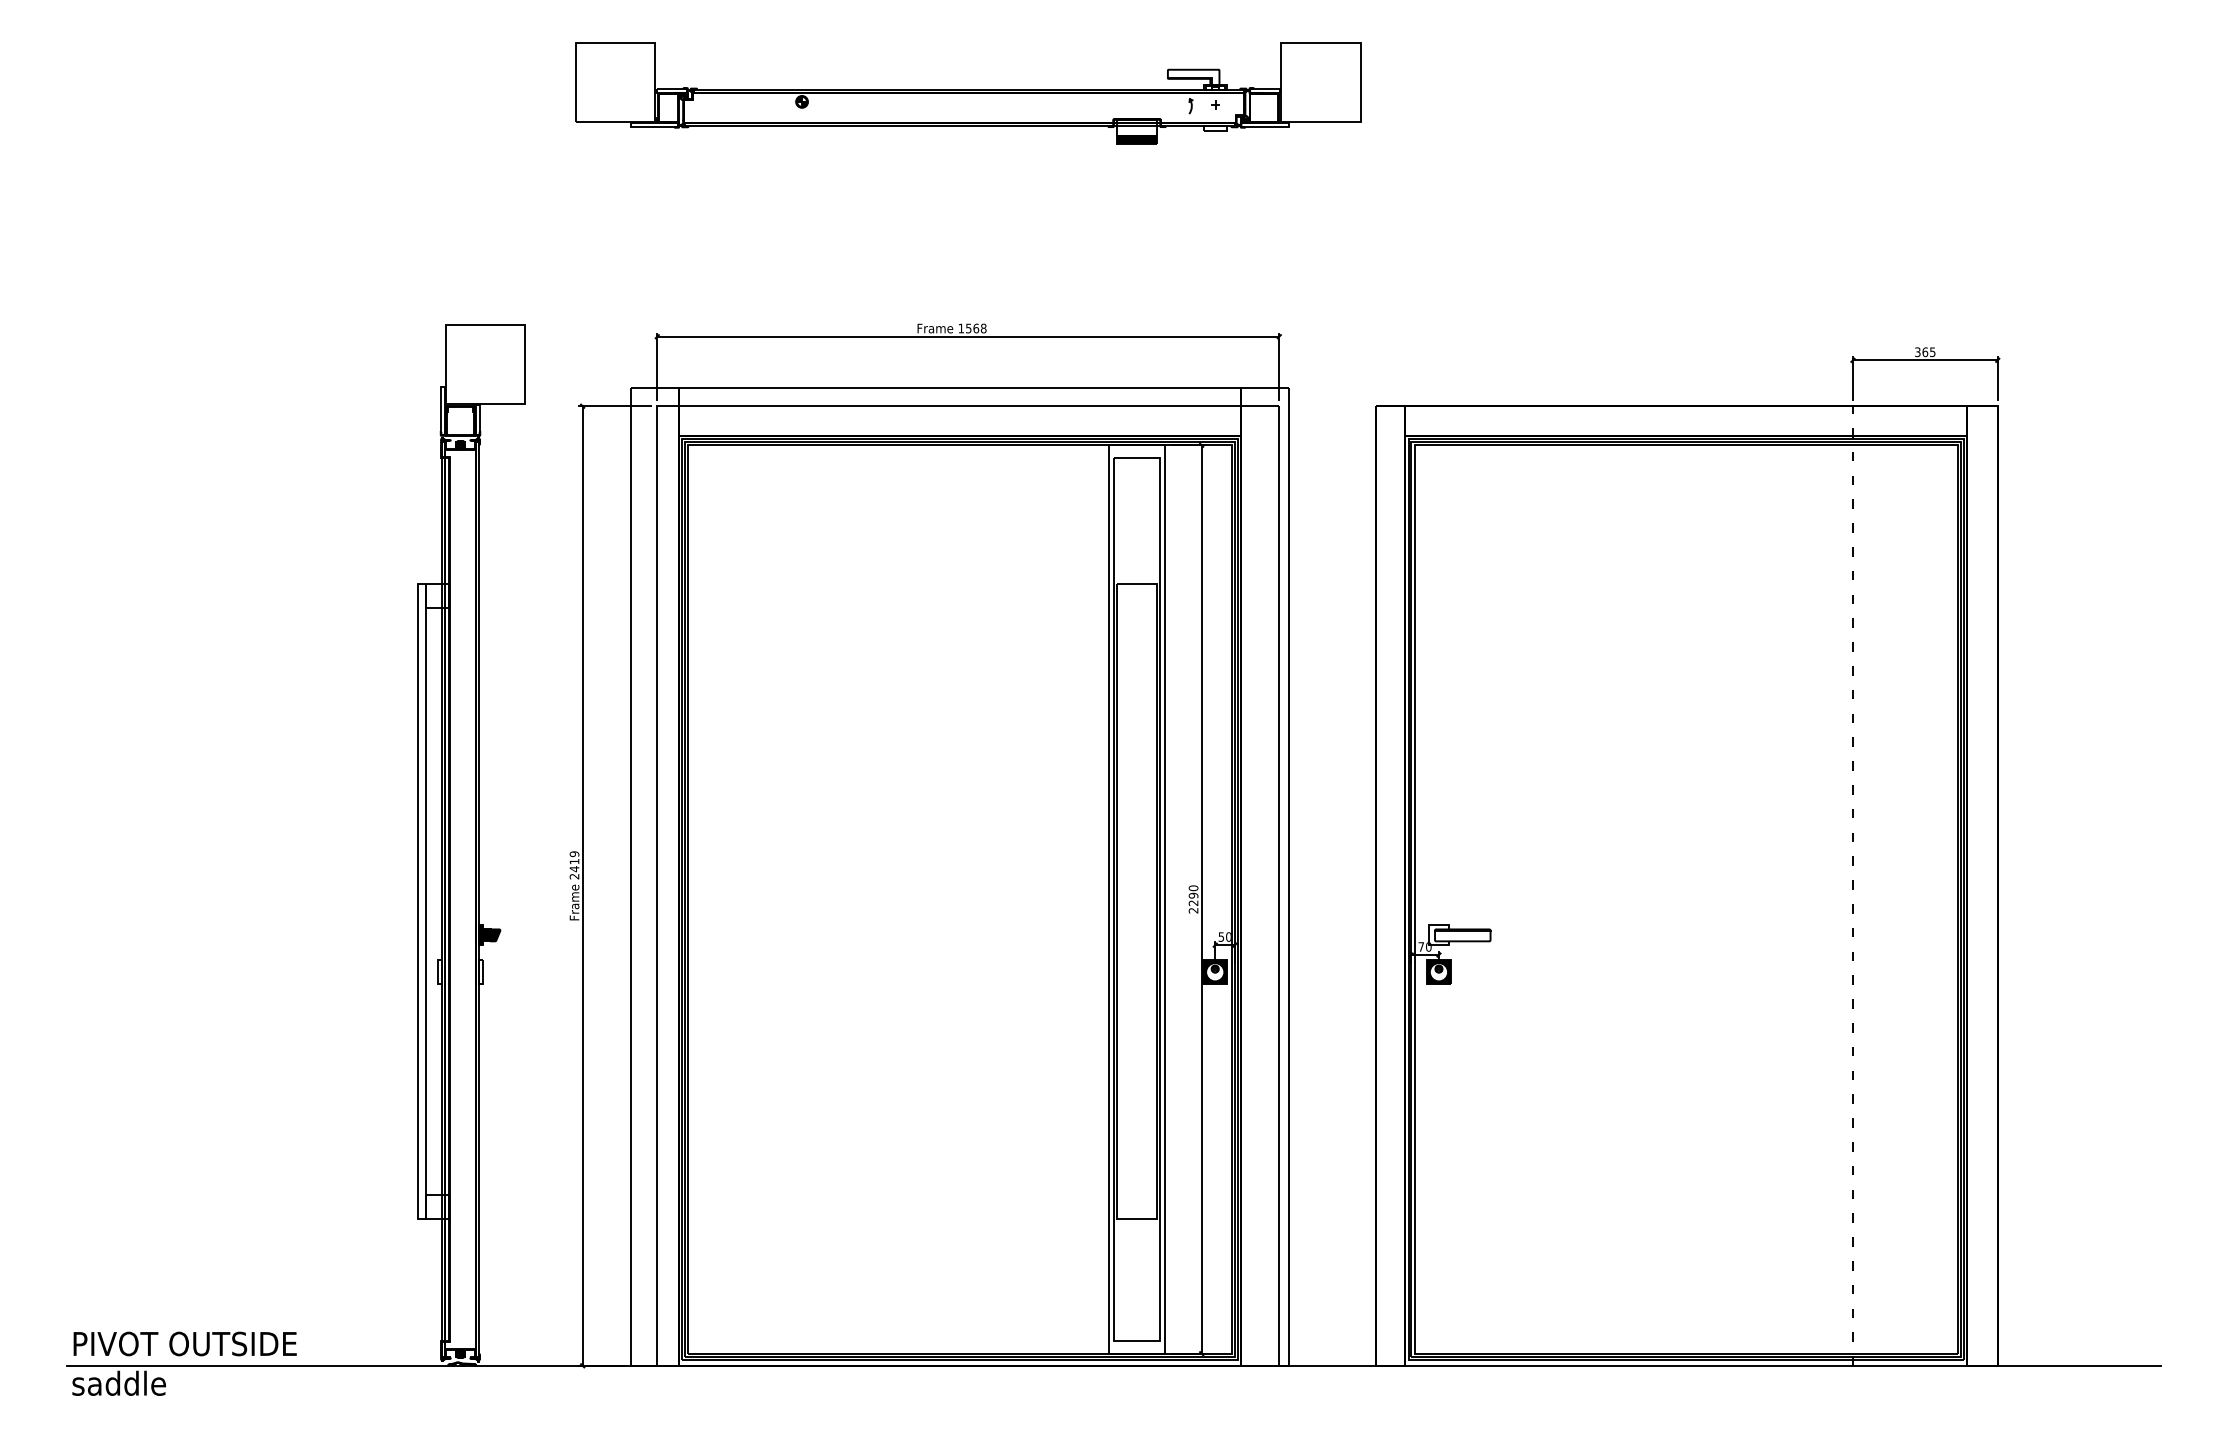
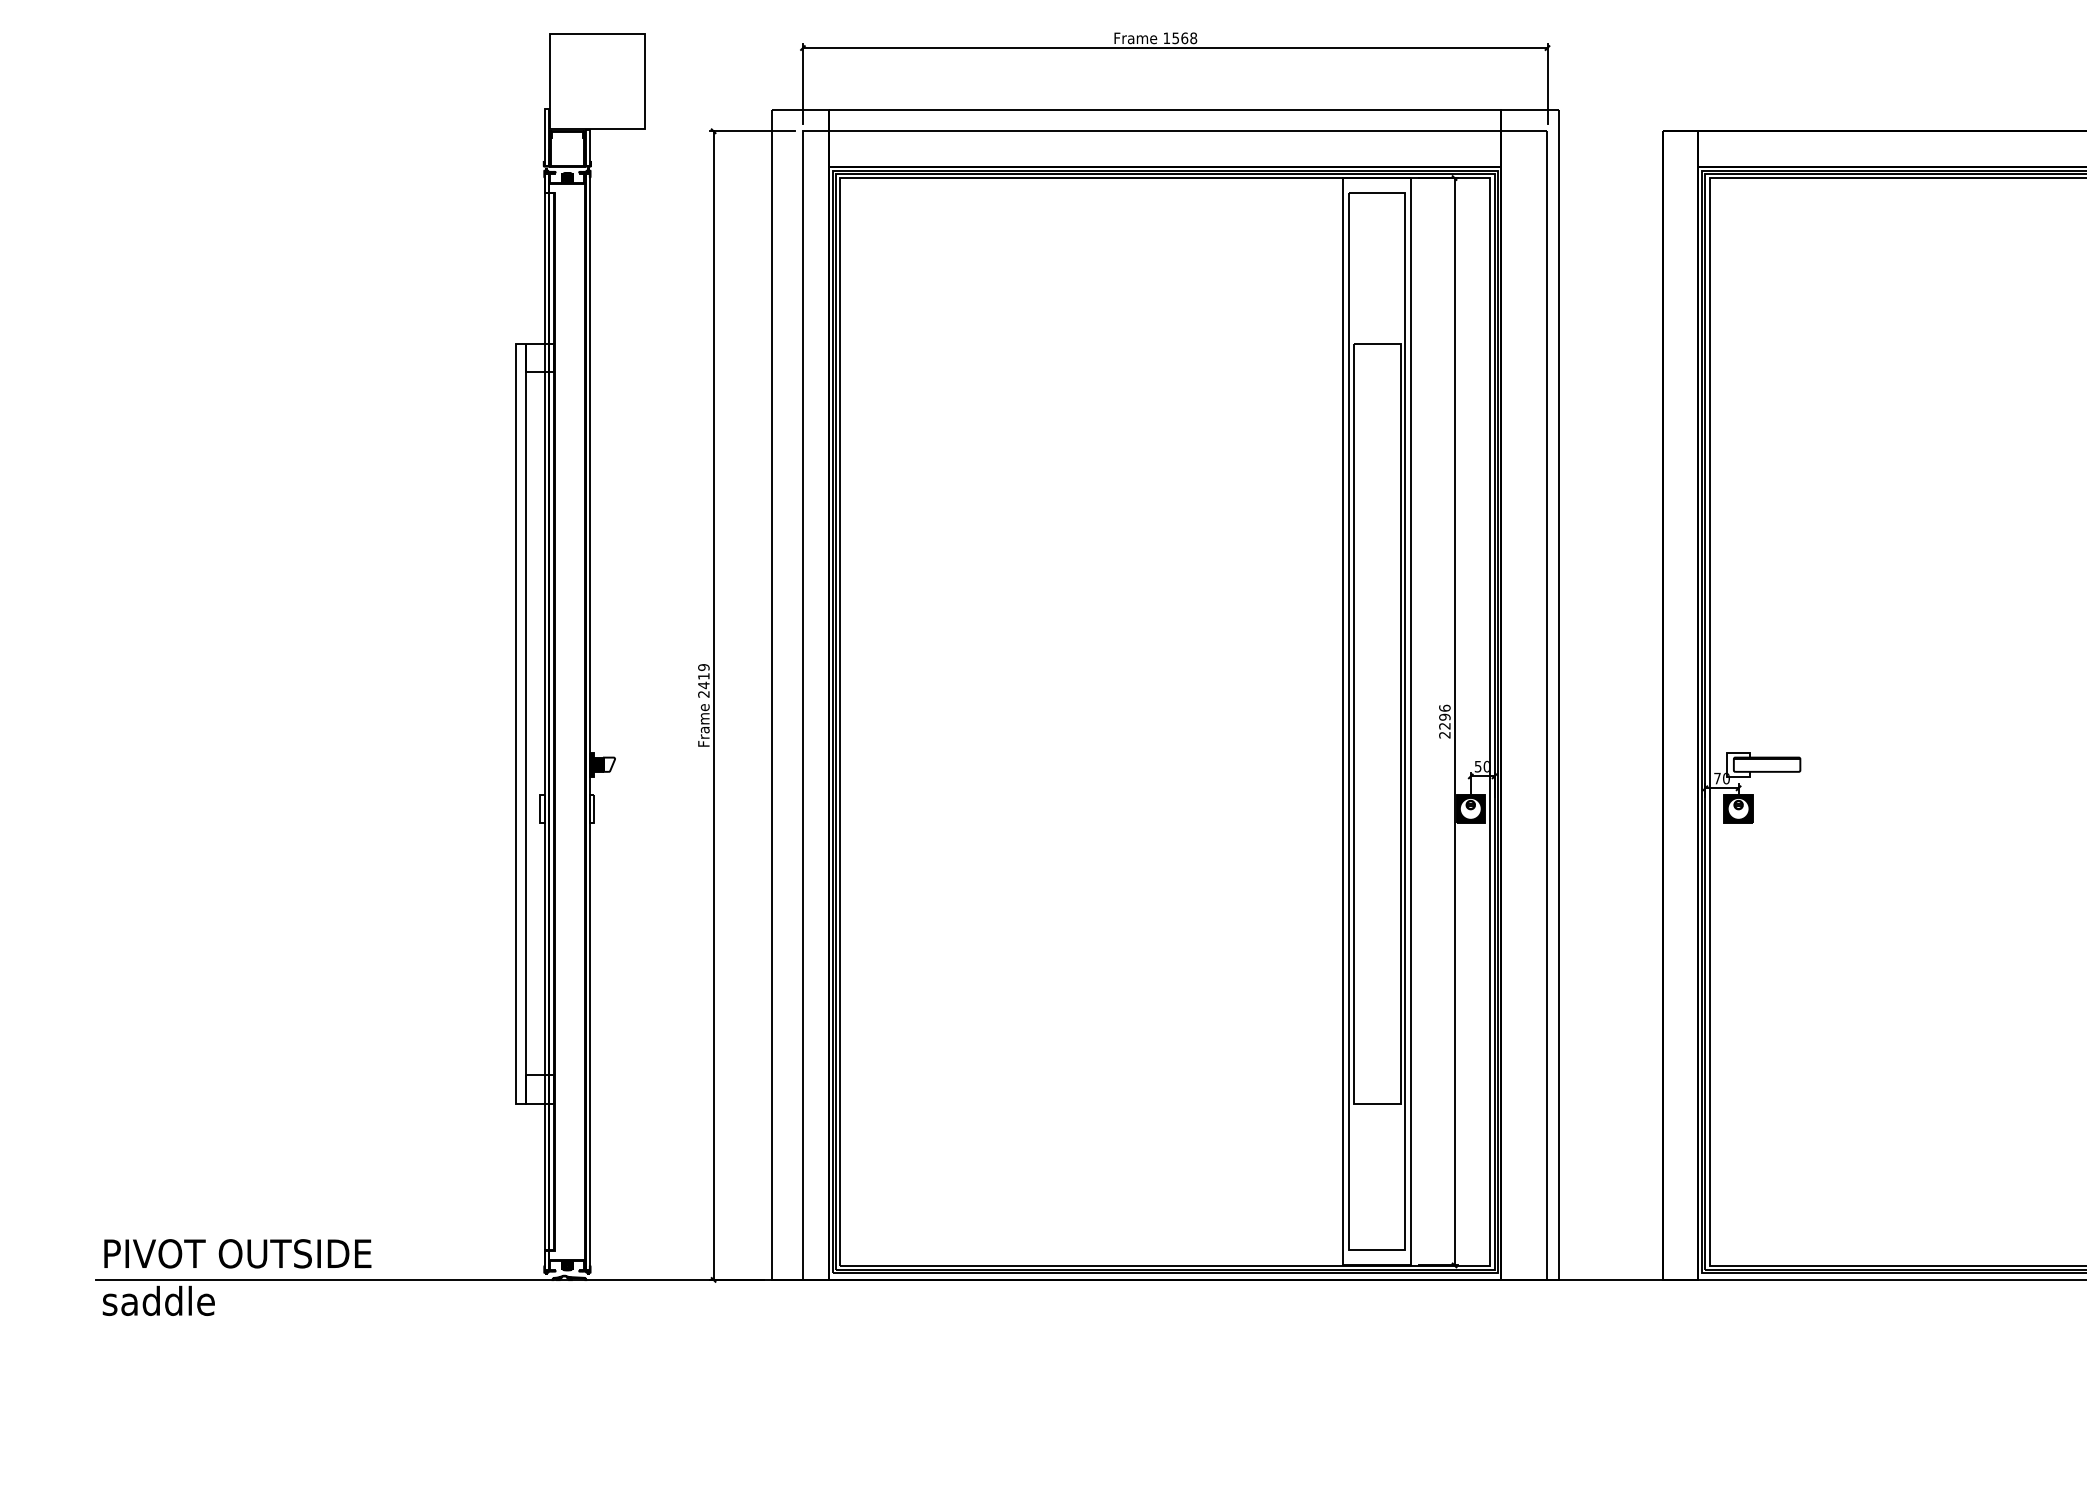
text: (1192, 887) -> (1443, 707), 2290 -> 2296
fill: (495, 935) -> (609, 764), removed

